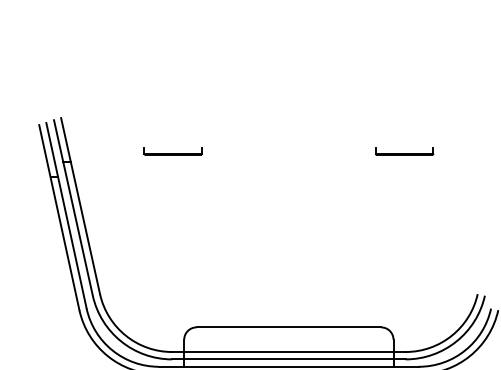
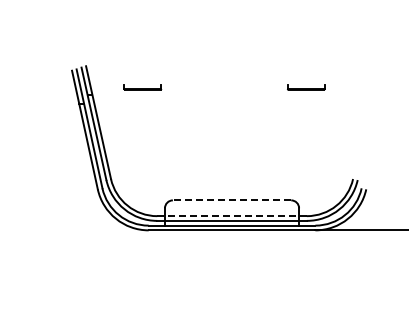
part: (172, 151) -> (142, 87), moved
line: (288, 327) -> (231, 200), solid -> dashed
line: (289, 352) -> (232, 216), solid -> dashed

